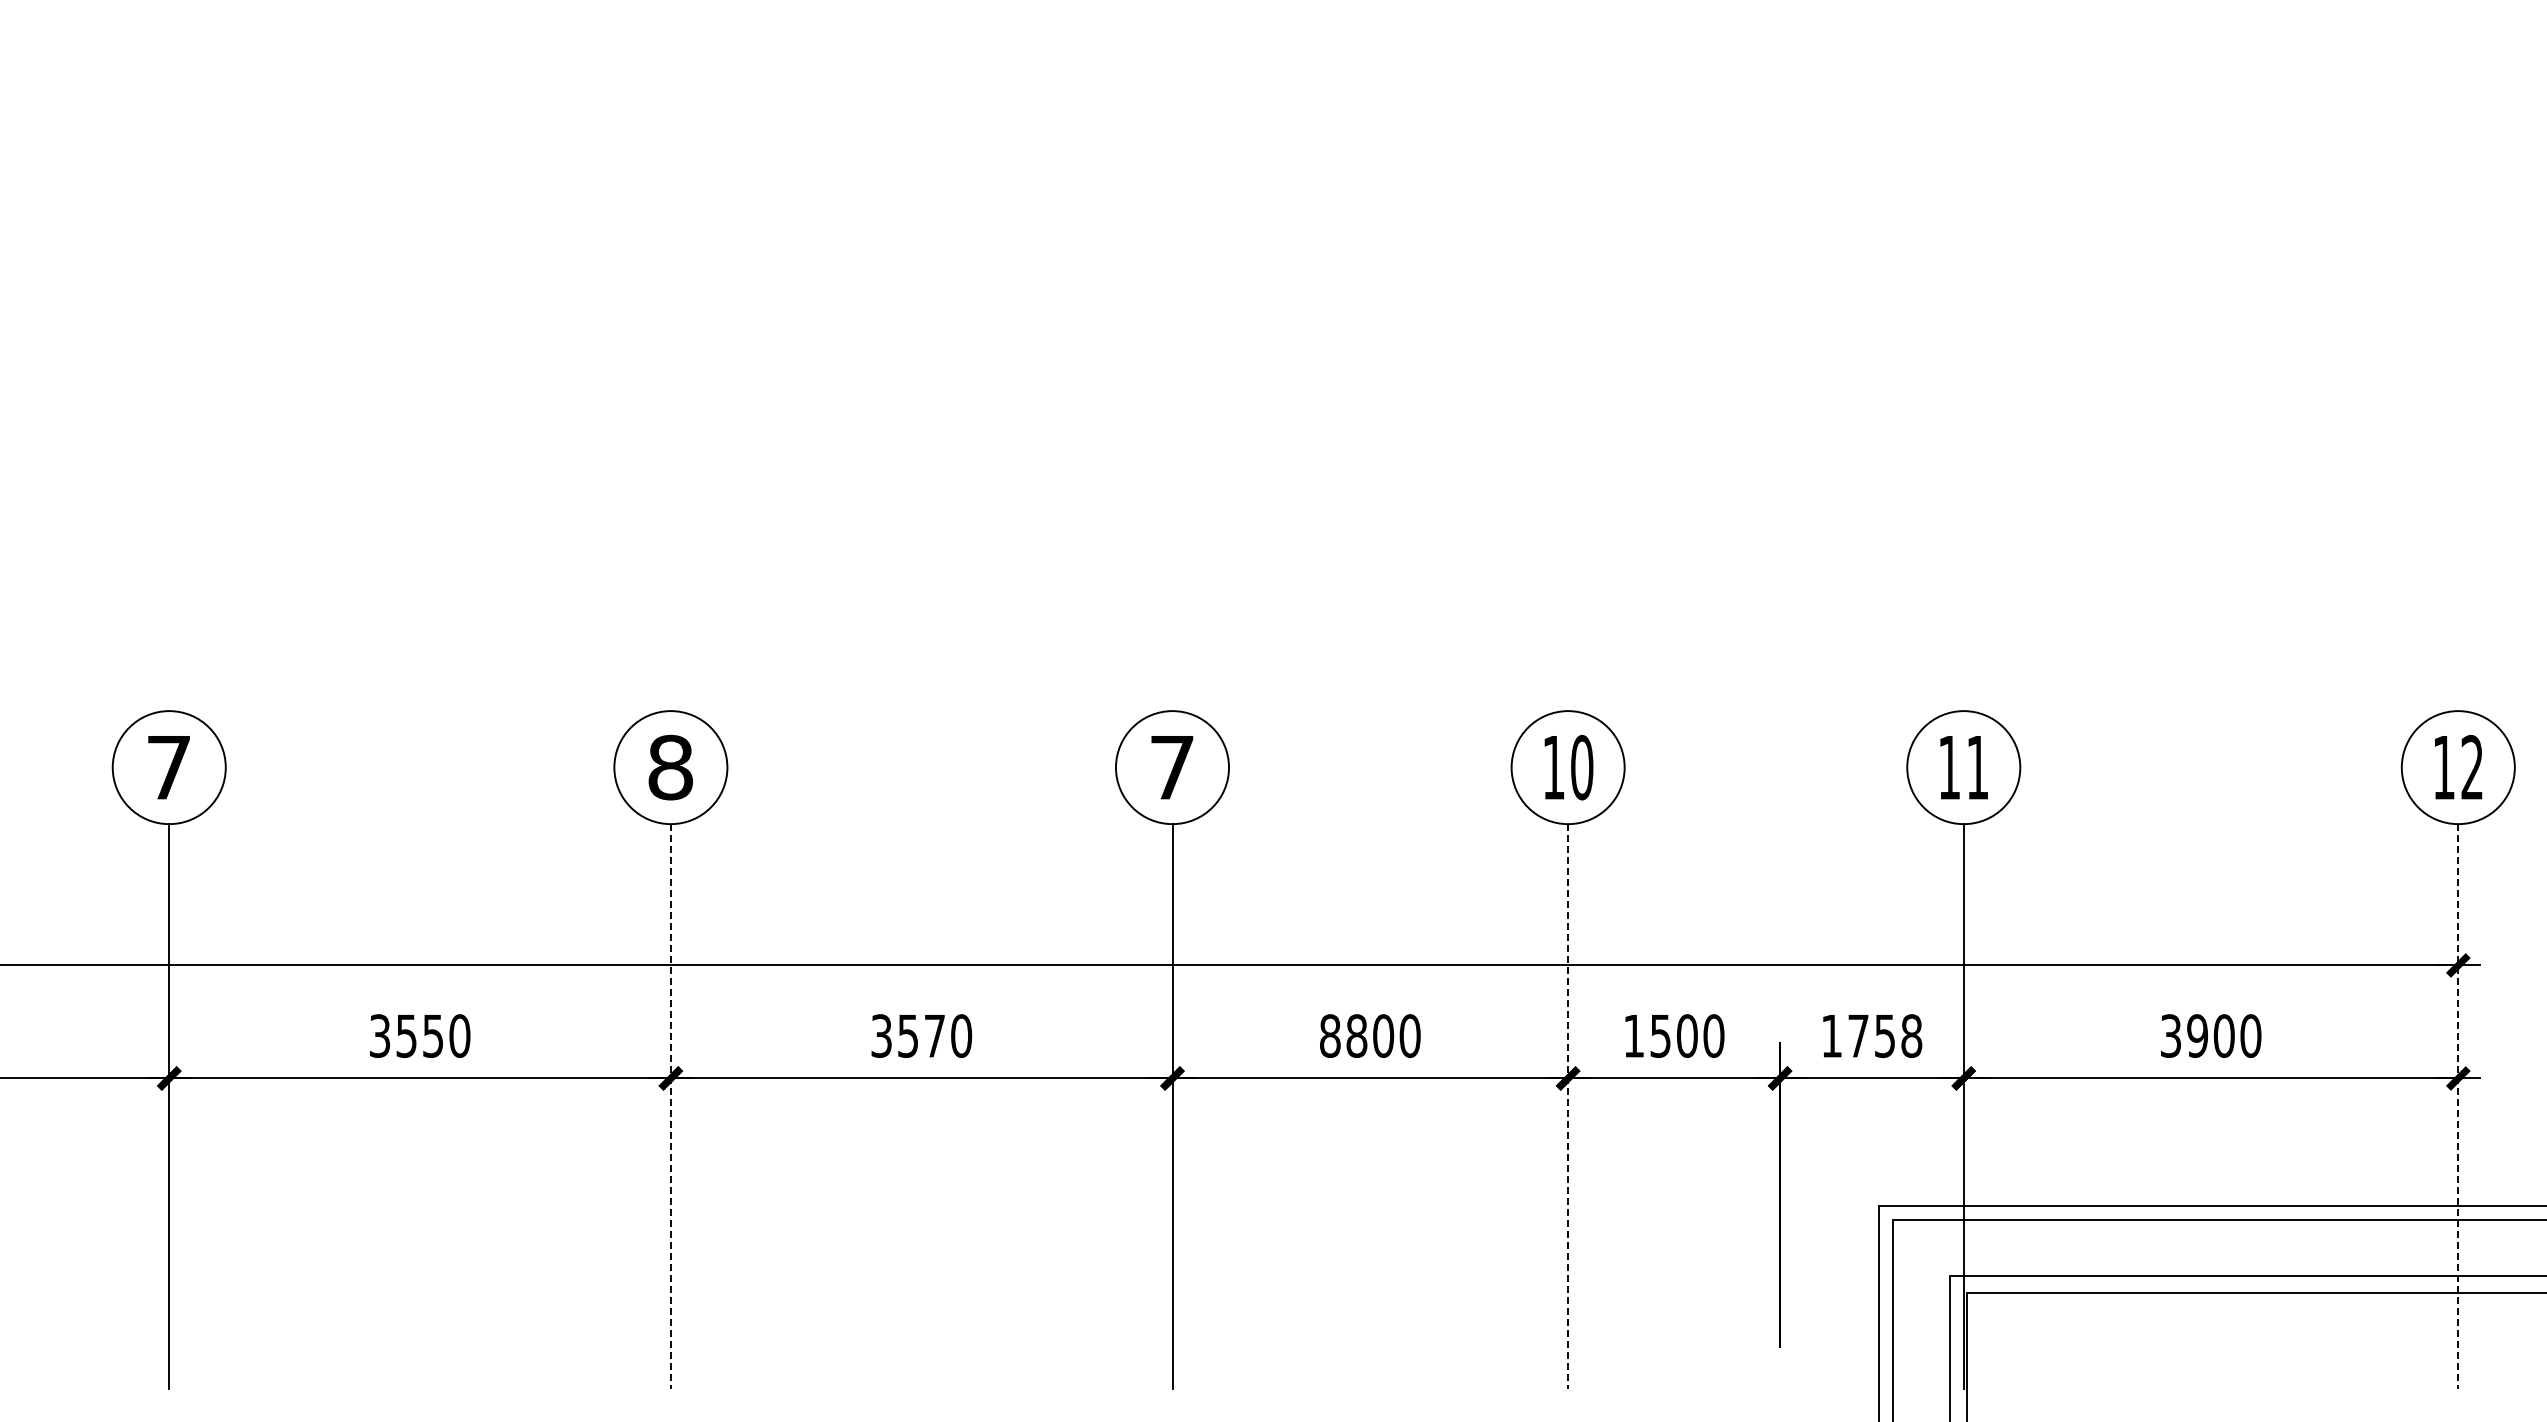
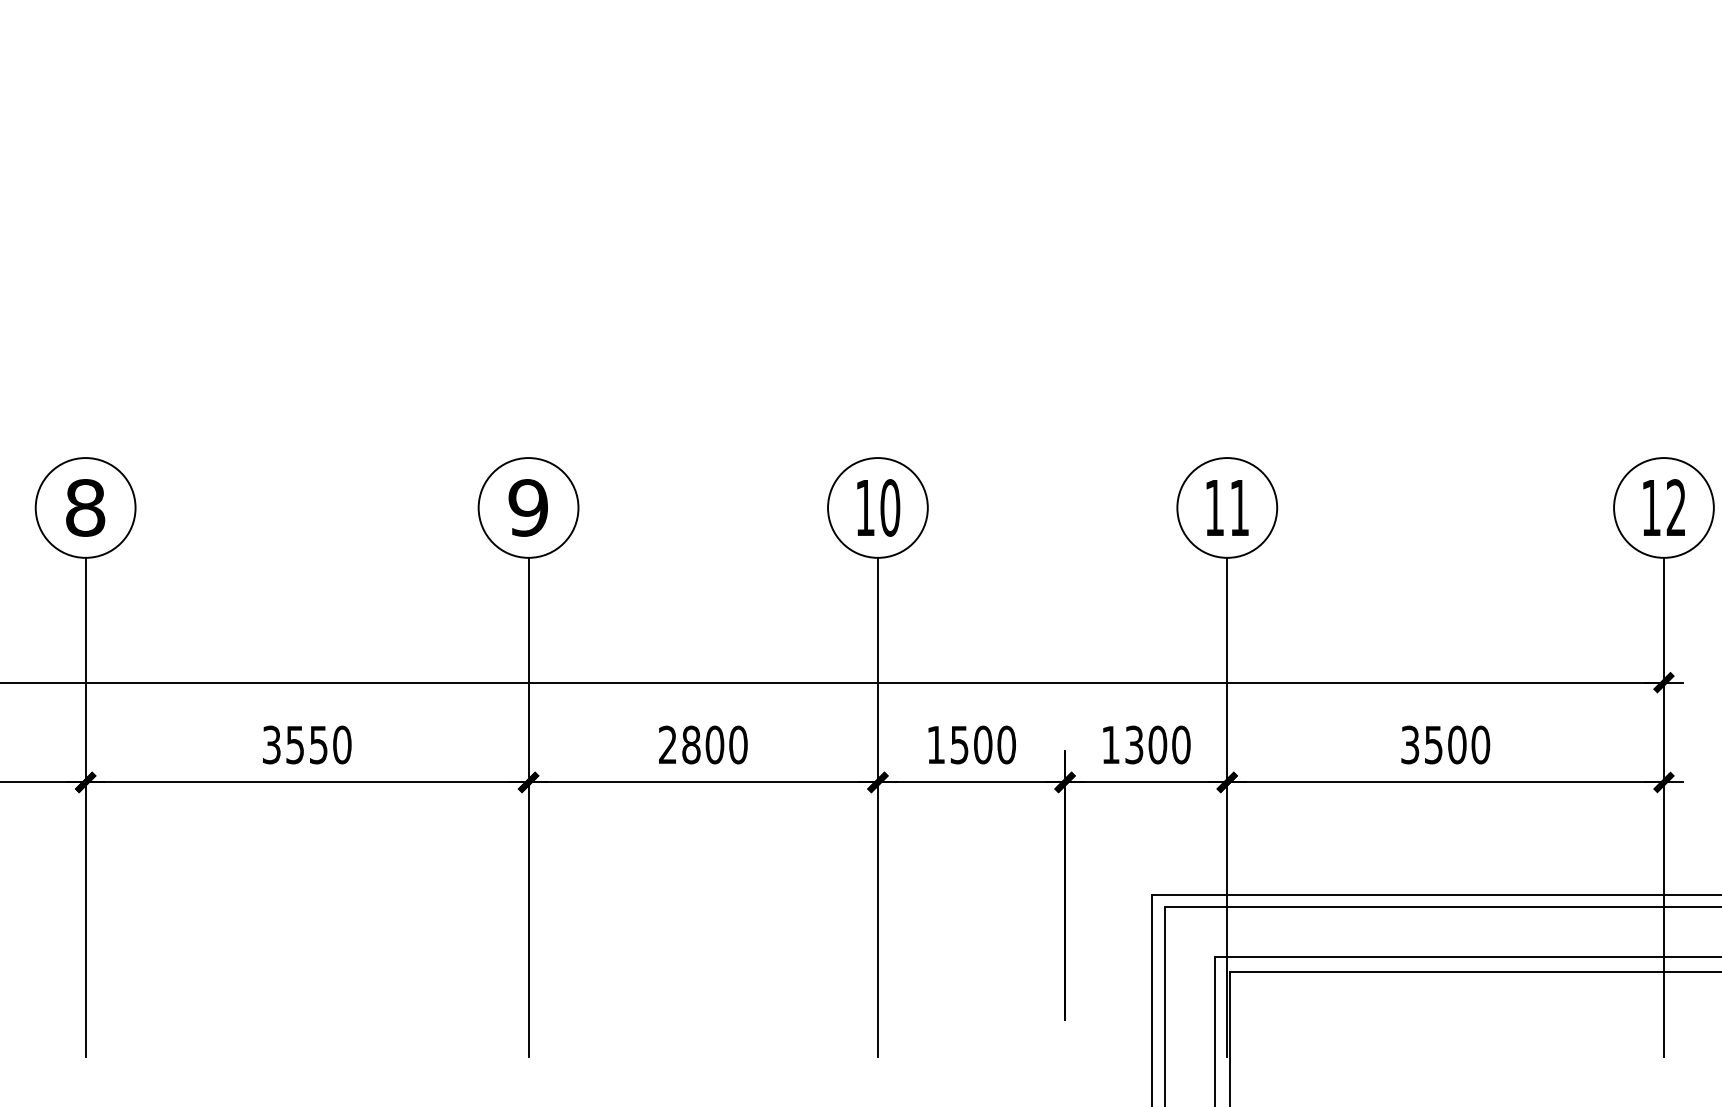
text: (1171, 767) -> (527, 507), 7 -> 9
text: (934, 1035) -> (318, 744), 3570 -> 3550
text: (1330, 1035) -> (668, 744), 8800 -> 2800
text: (2197, 1035) -> (1433, 744), 3900 -> 3500
text: (1885, 1036) -> (1158, 745), 1758 -> 1300
line: (670, 1106) -> (85, 807), dashed -> solid
line: (1568, 1106) -> (878, 807), dashed -> solid
line: (2458, 1106) -> (1664, 807), dashed -> solid

